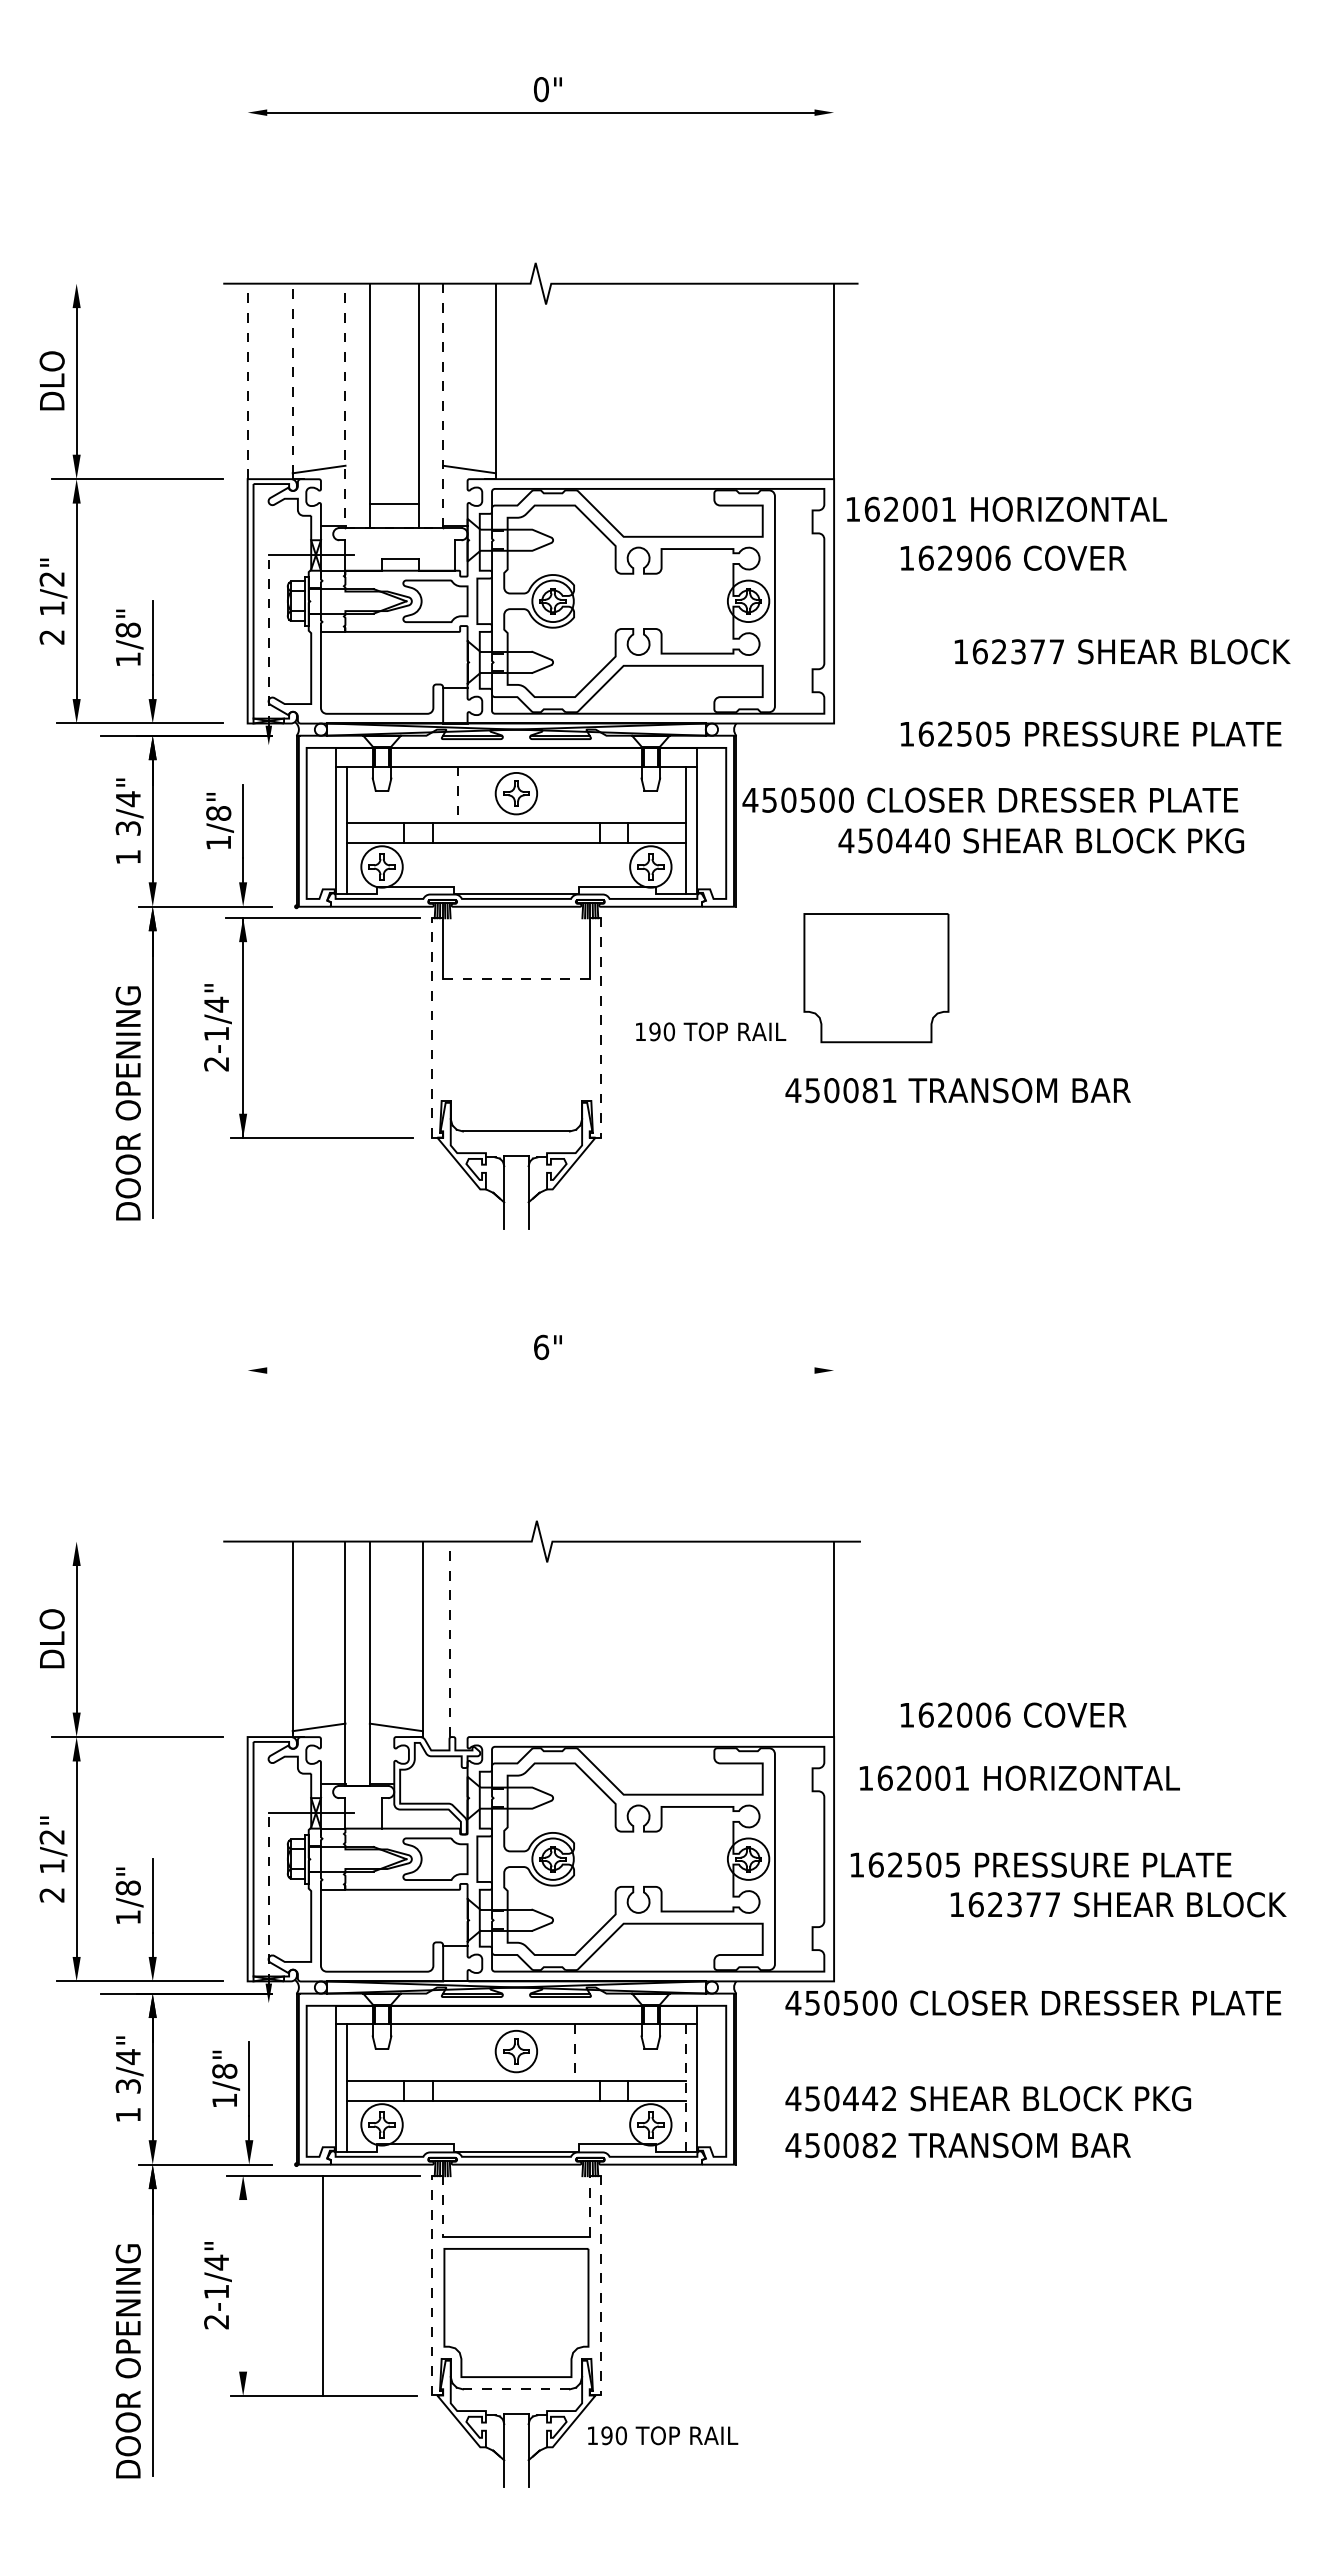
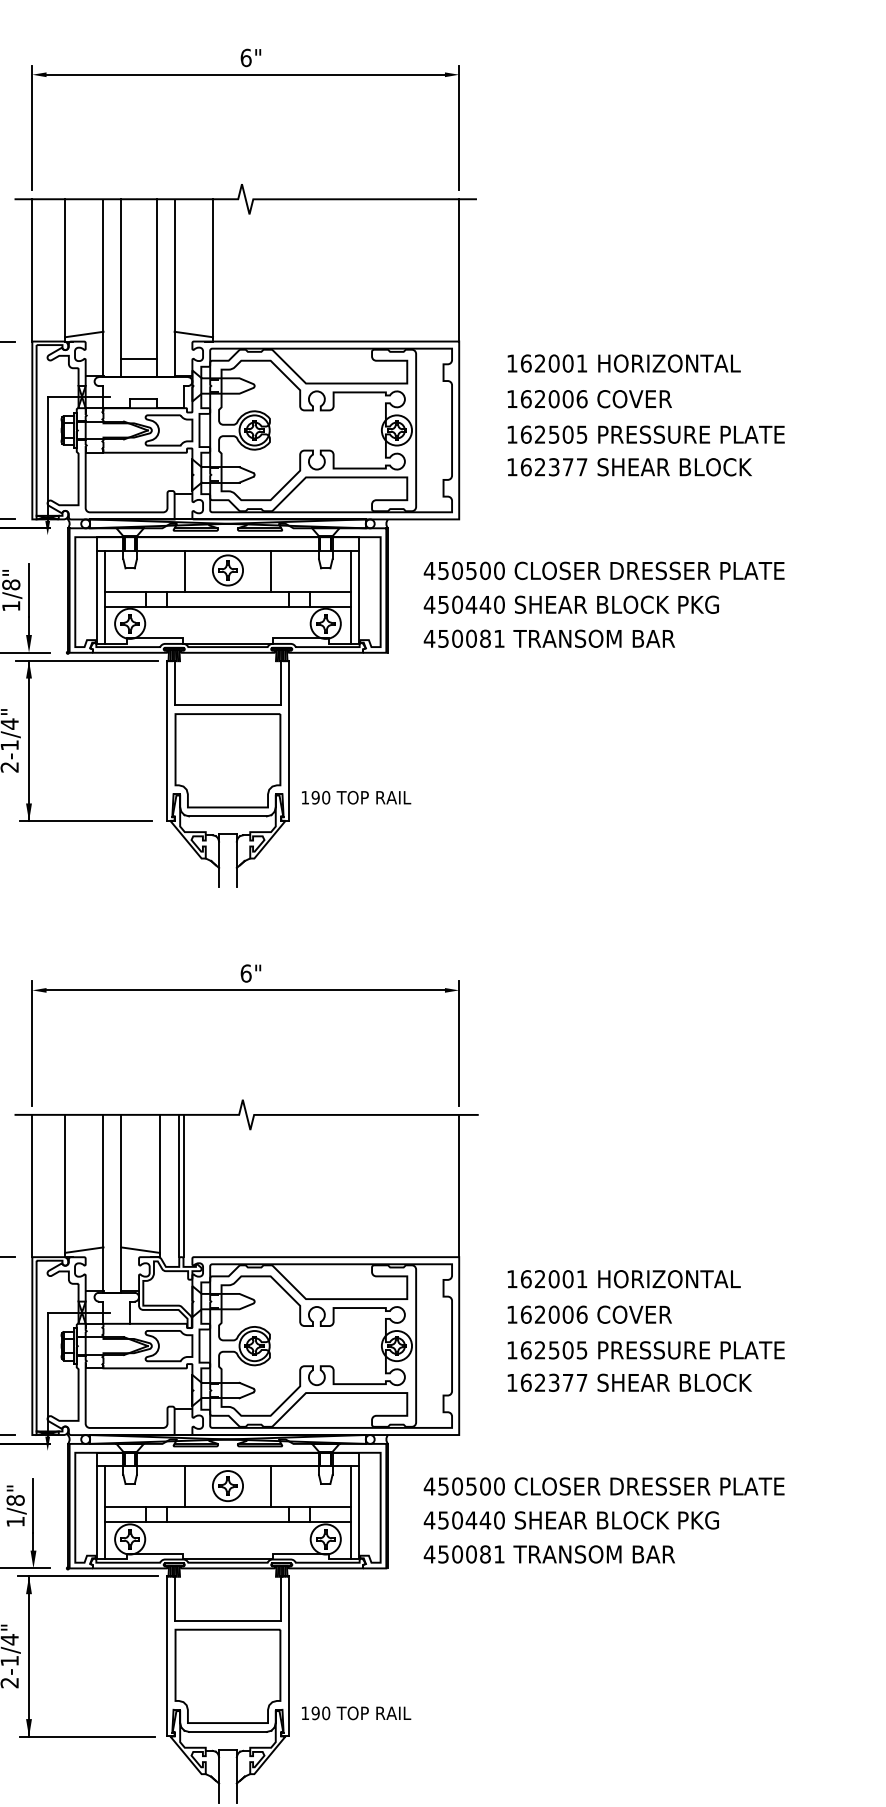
text: (541, 89) -> (246, 57), 0" -> 6"
line: (247, 185) -> (32, 127), added
line: (834, 185) -> (459, 127), added
line: (292, 379) -> (64, 269), dashed -> solid
line: (247, 381) -> (32, 270), dashed -> solid
text: (1006, 508) -> (623, 362), moved
line: (394, 528) -> (139, 377), dashed -> solid
text: (964, 558) -> (554, 399), 162906 -> 162006
line: (268, 640) -> (47, 458), dashed -> solid
text: (1122, 651) -> (629, 466), moved
text: (1090, 733) -> (645, 434), moved
line: (575, 794) -> (270, 571), added
line: (457, 795) -> (185, 571), dashed -> solid
text: (990, 799) -> (604, 570), moved
text: (1041, 840) -> (571, 604), moved
line: (516, 978) -> (228, 705), dashed -> solid
part: (876, 978) -> (228, 761), moved
line: (432, 1027) -> (166, 740), dashed -> solid
line: (600, 1027) -> (289, 740), dashed -> solid
text: (711, 1031) -> (356, 797), moved
text: (957, 1090) -> (549, 638), moved
line: (540, 1370) -> (245, 990), added
line: (247, 1443) -> (32, 1043), added
line: (834, 1443) -> (459, 1043), added
line: (247, 1639) -> (32, 1186), added
line: (449, 1639) -> (179, 1186), dashed -> solid
line: (455, 1639) -> (183, 1186), added
text: (1013, 1714) -> (589, 1314), moved
text: (1019, 1777) -> (623, 1278), moved
text: (1040, 1864) -> (645, 1349), moved
line: (268, 1898) -> (47, 1374), dashed -> solid
text: (1118, 1904) -> (629, 1382), moved
text: (1033, 2002) -> (604, 1486), moved
line: (457, 2052) -> (185, 1486), added
line: (575, 2053) -> (270, 1487), dashed -> solid
line: (685, 2088) -> (351, 1512), dashed -> solid
text: (888, 2098) -> (498, 1520), 450442 -> 450440
text: (889, 2144) -> (499, 1553), 450082 -> 450081
line: (443, 2206) -> (174, 1598), dashed -> solid
line: (589, 2206) -> (281, 1598), dashed -> solid
line: (323, 2285) -> (29, 1656), moved
line: (432, 2285) -> (166, 1656), dashed -> solid
line: (600, 2285) -> (289, 1656), dashed -> solid
line: (515, 2389) -> (227, 1732), dashed -> solid
text: (663, 2435) -> (356, 1713), moved

